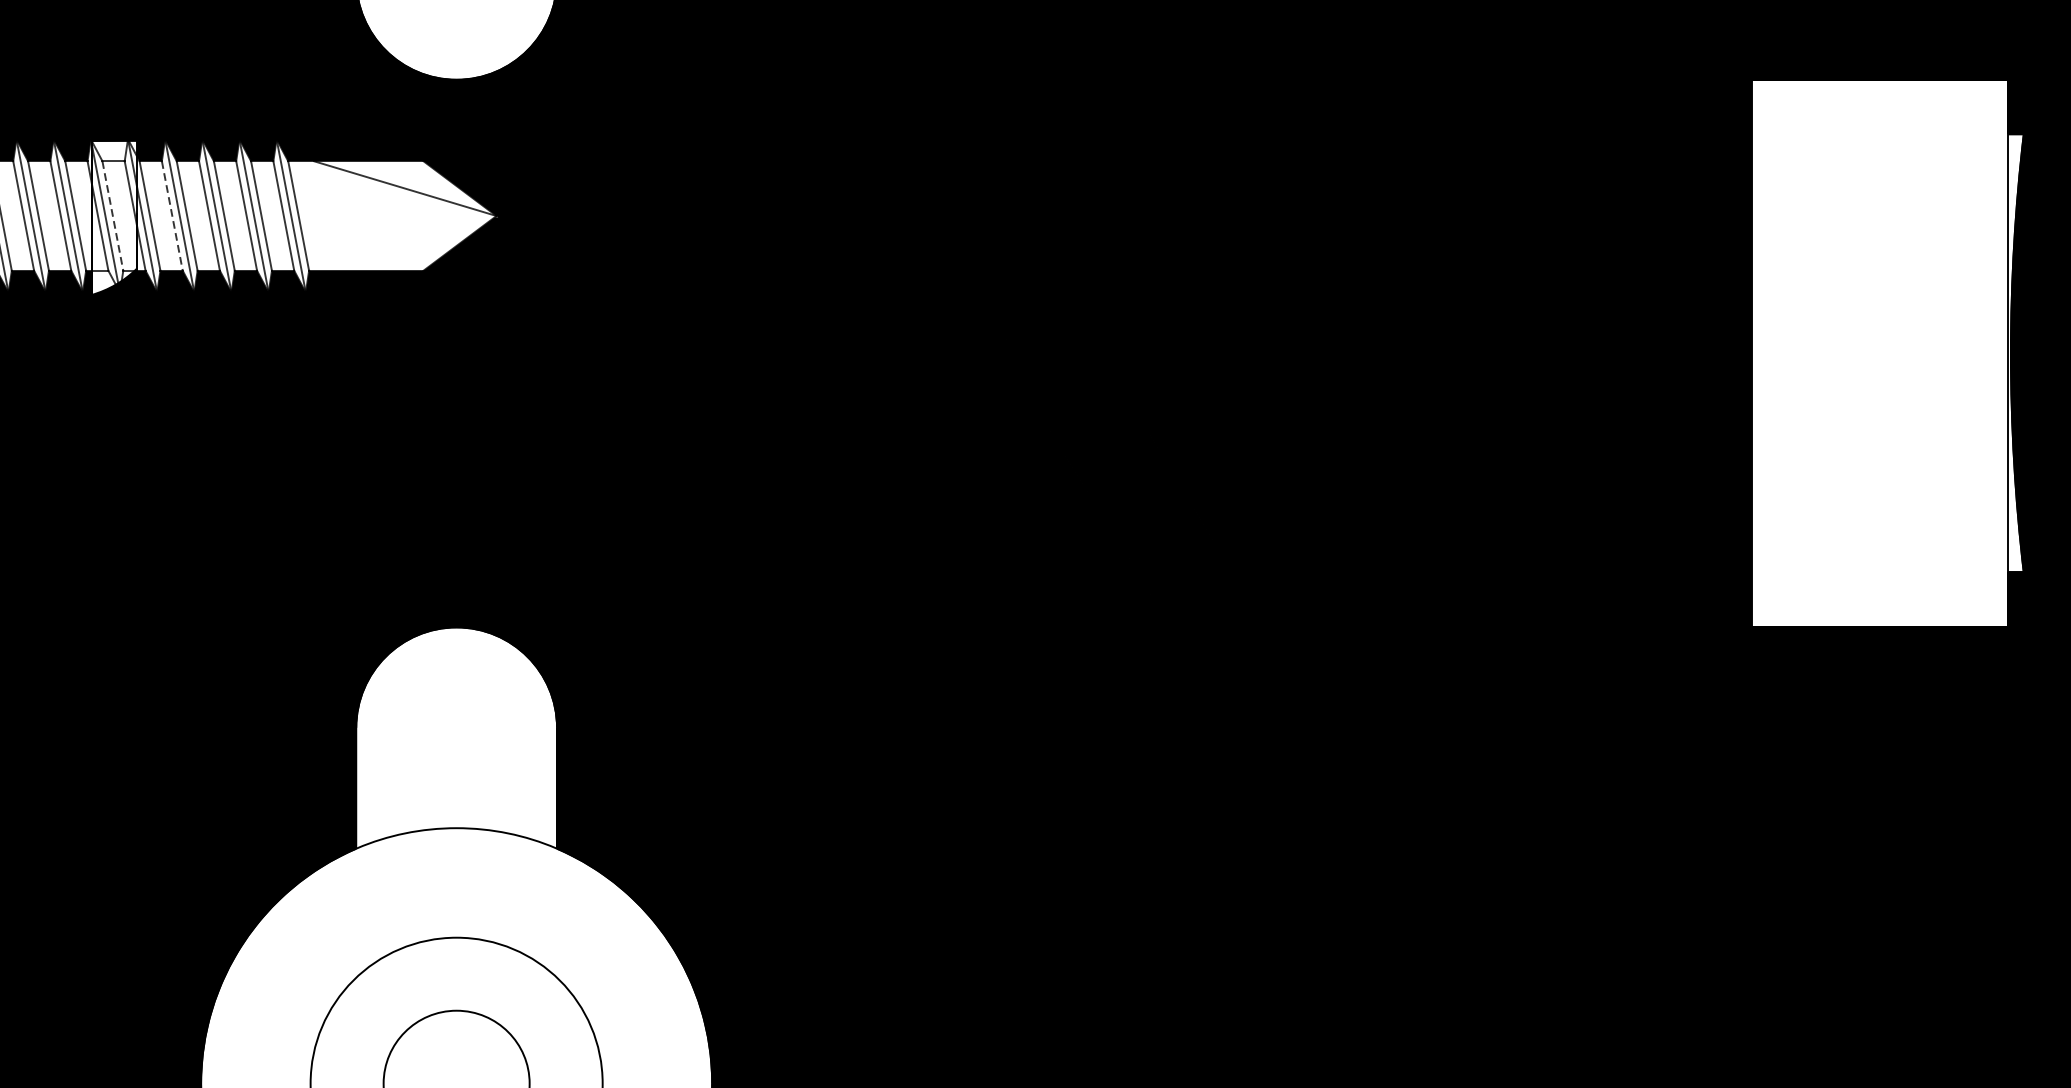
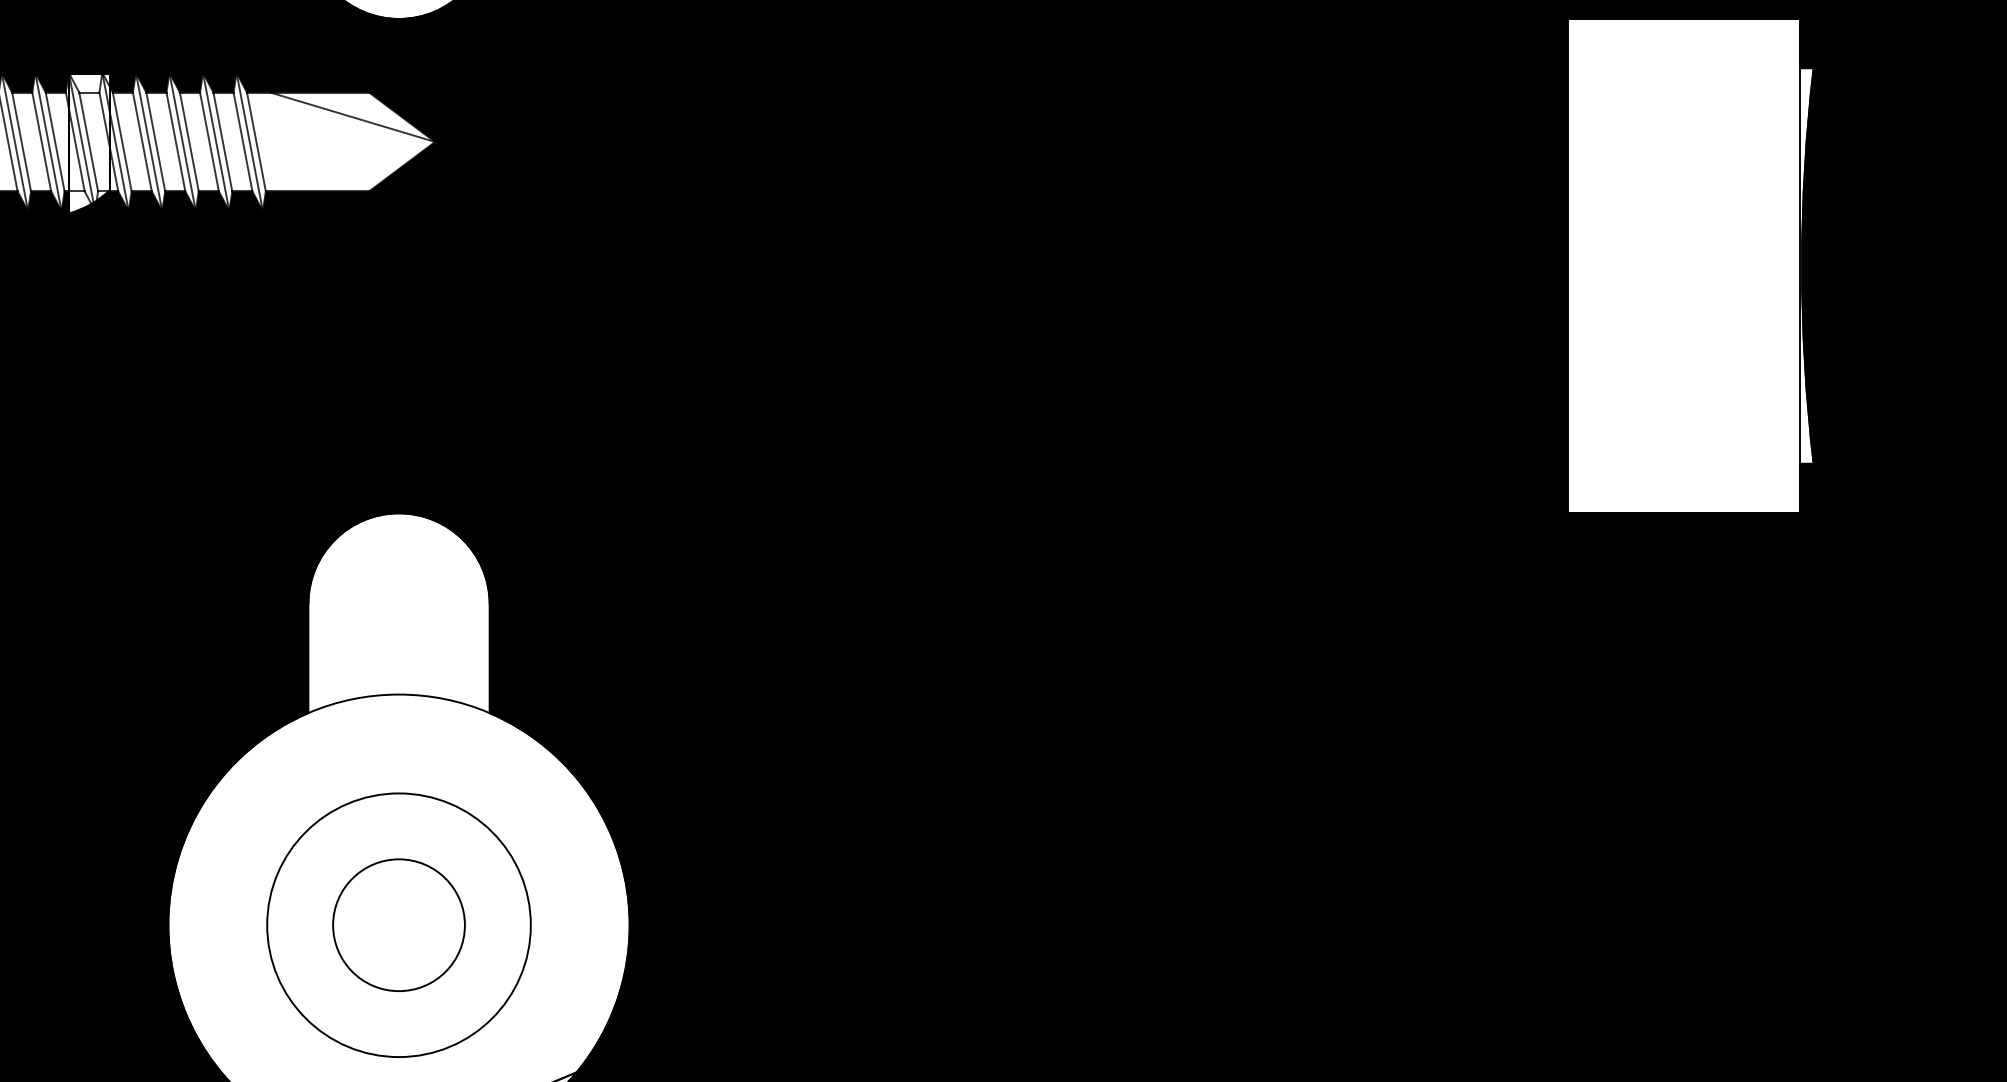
line: (112, 216) -> (88, 142), dashed -> solid
line: (172, 216) -> (142, 142), dashed -> solid

